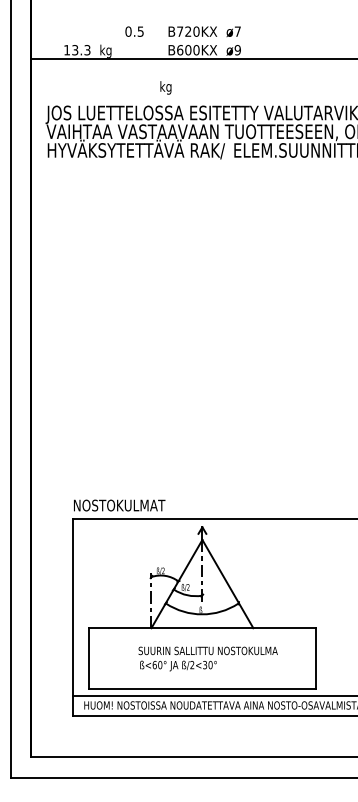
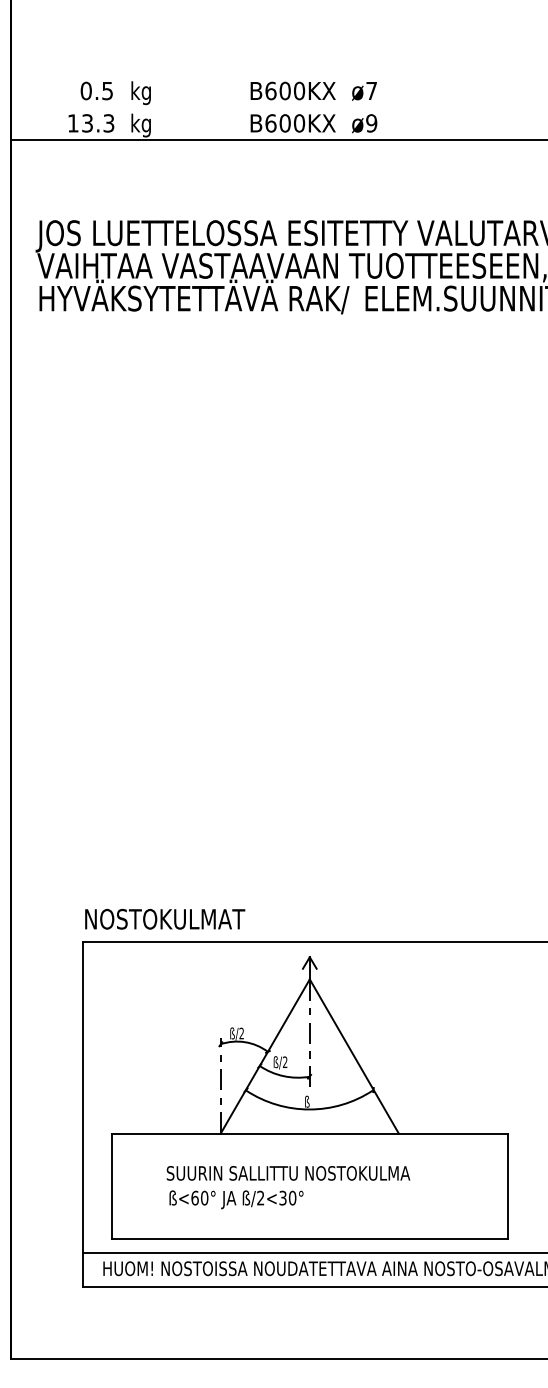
text: (134, 31) -> (96, 90), moved
text: (184, 31) -> (278, 90), B720KX -> B600KX
text: (165, 87) -> (140, 92), moved
text: (207, 658) -> (287, 1186), moved

